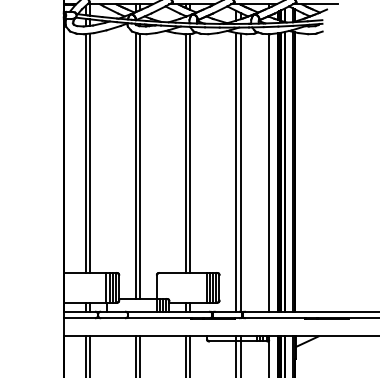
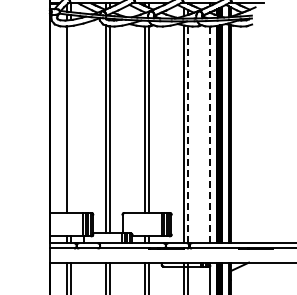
line: (90, 153) -> (70, 119), removed
line: (241, 172) -> (188, 134), solid -> dashed
line: (269, 173) -> (210, 135), solid -> dashed

